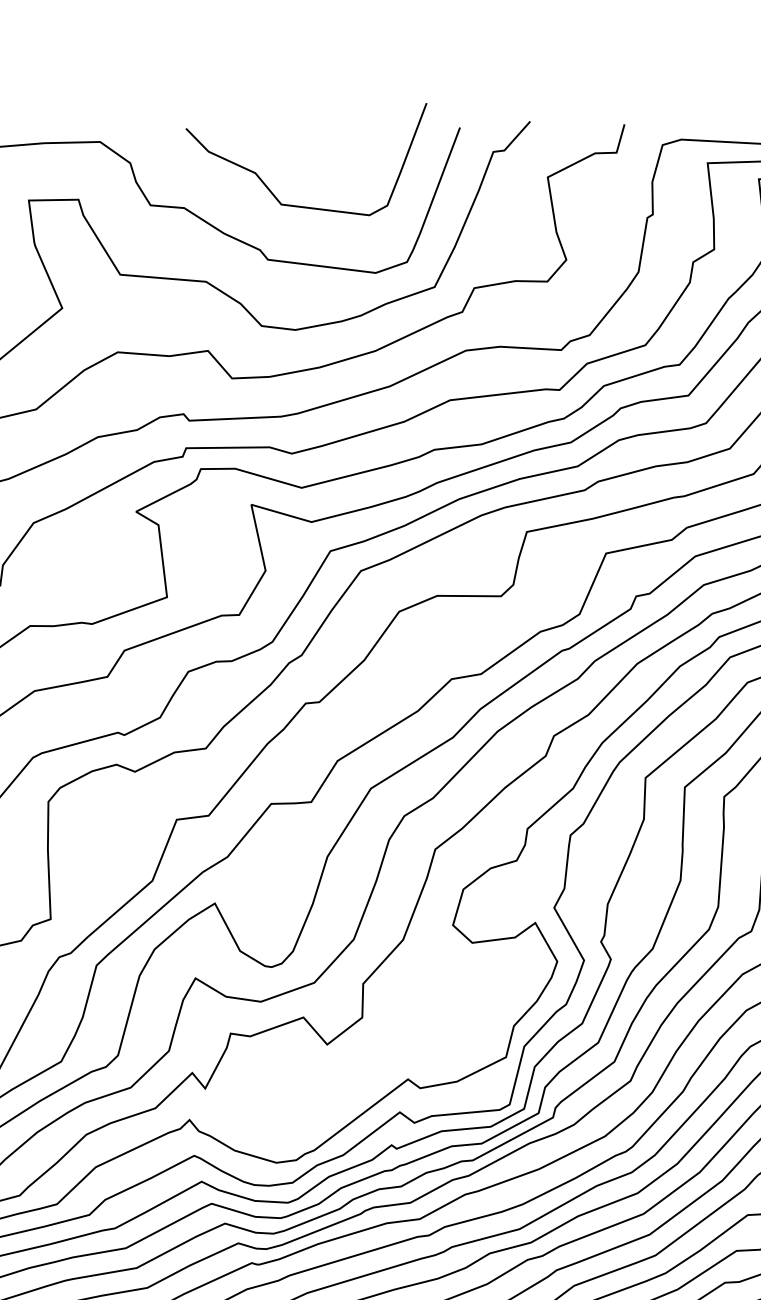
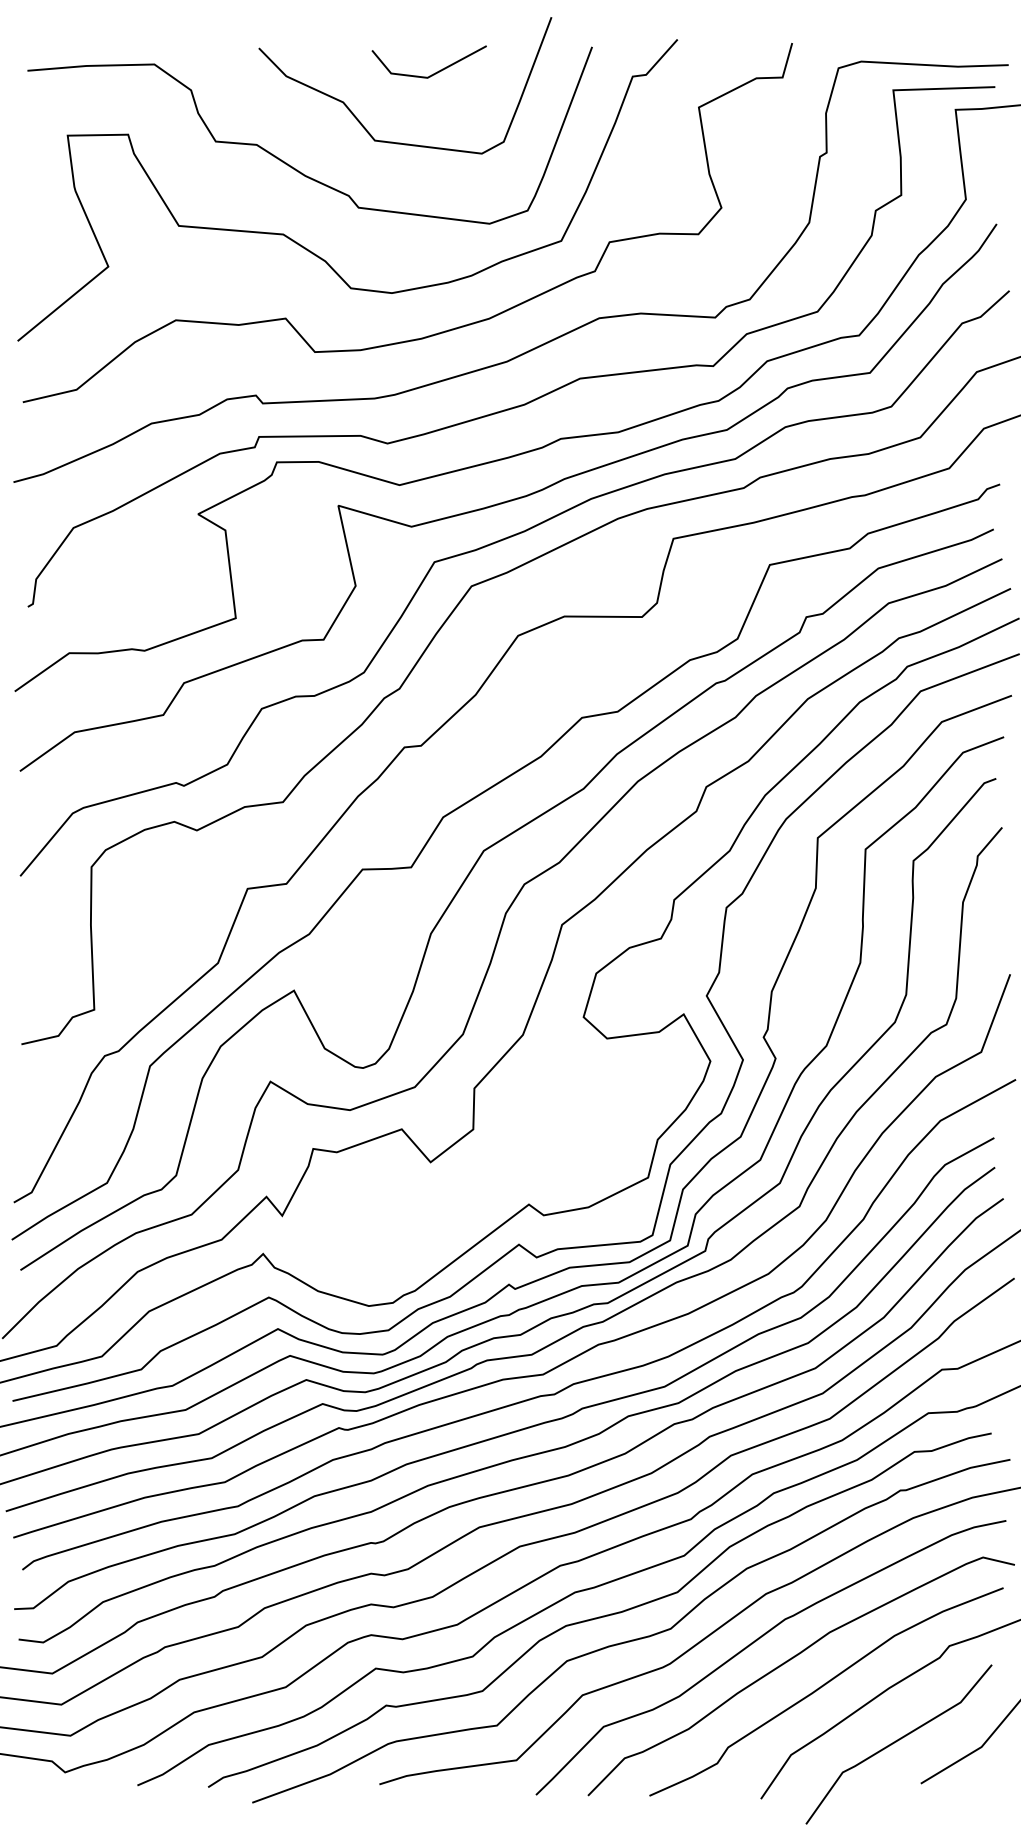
line: (329, 149) -> (433, 73), added

